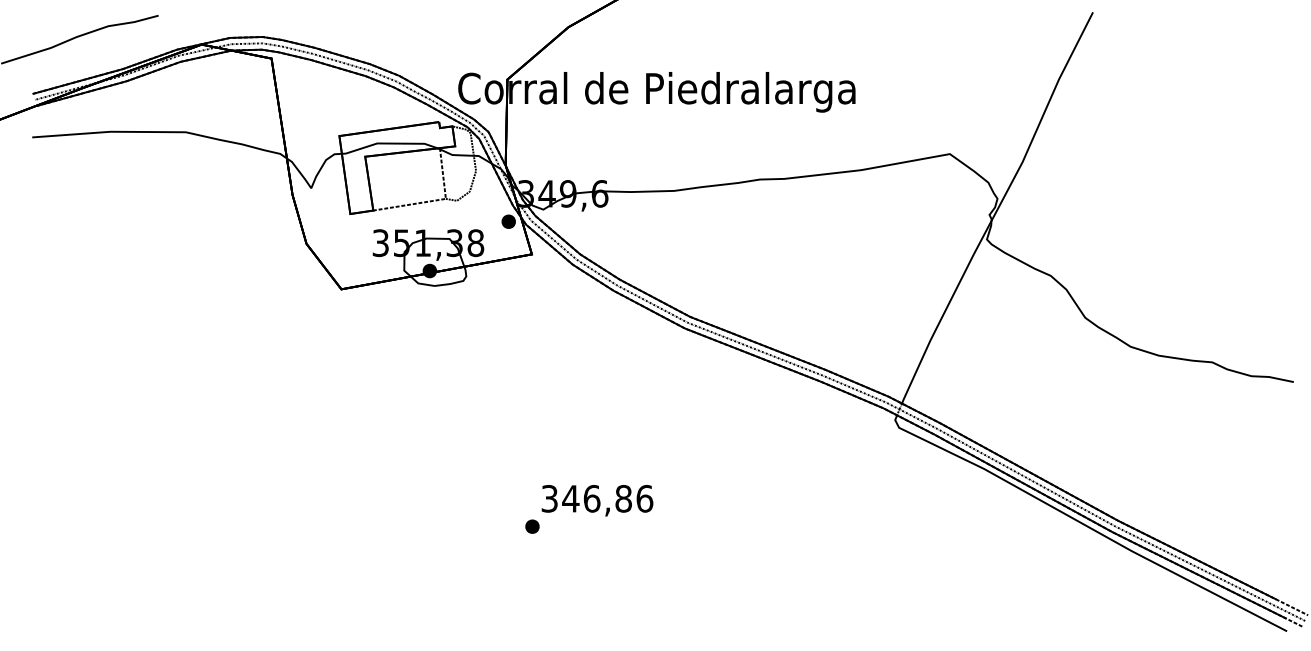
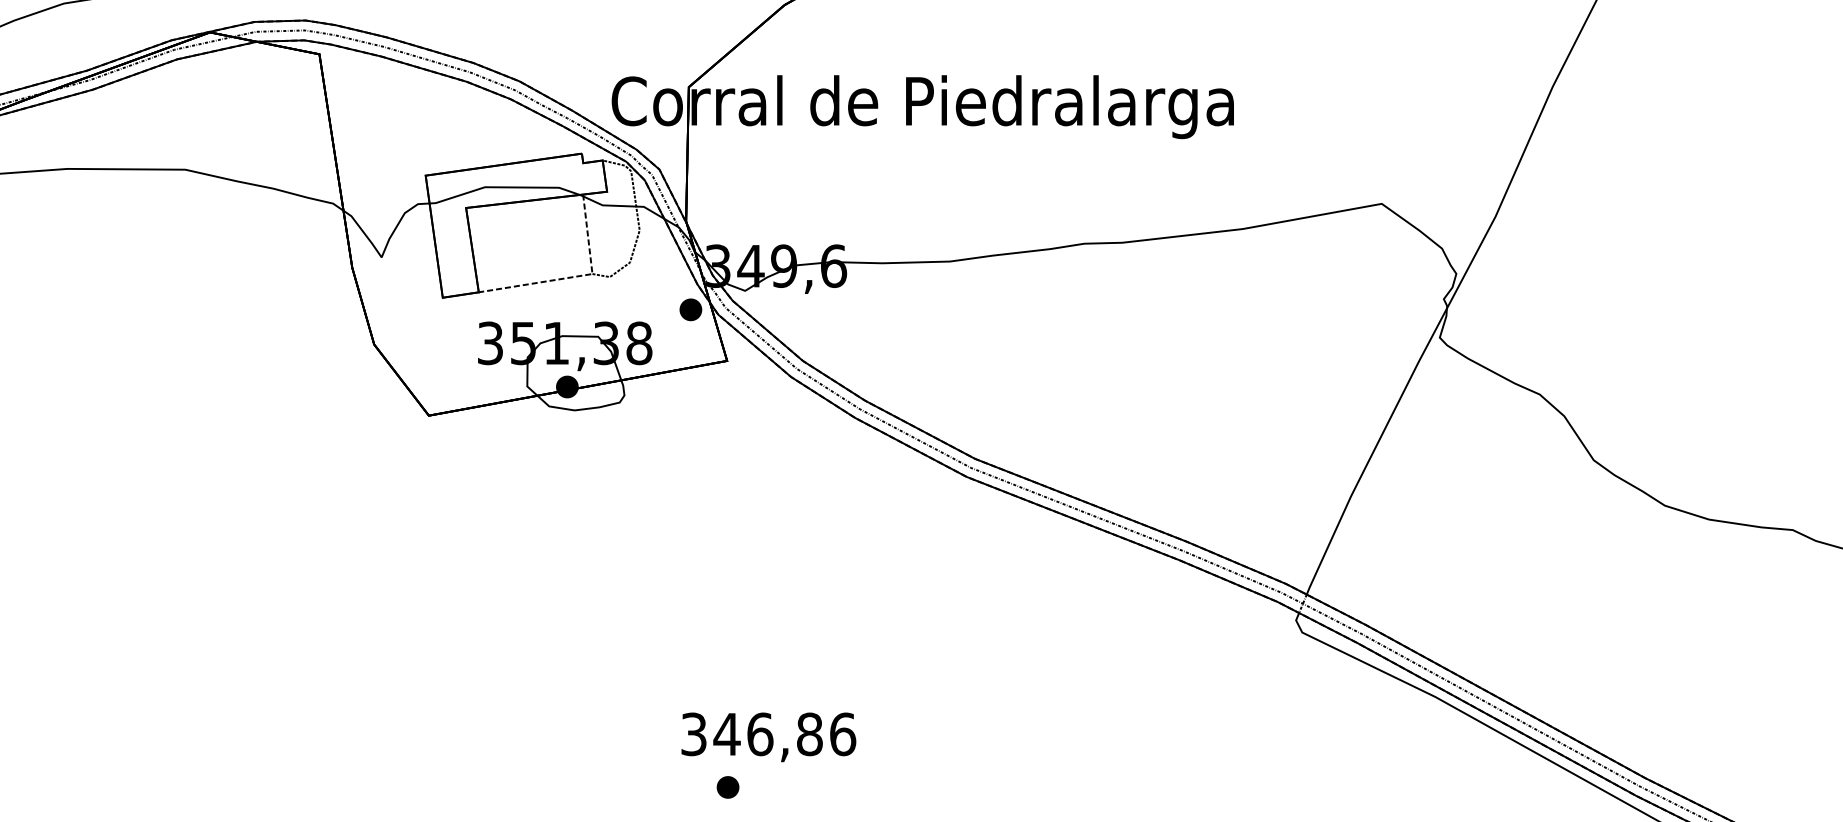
text: (597, 500) -> (768, 736), moved

